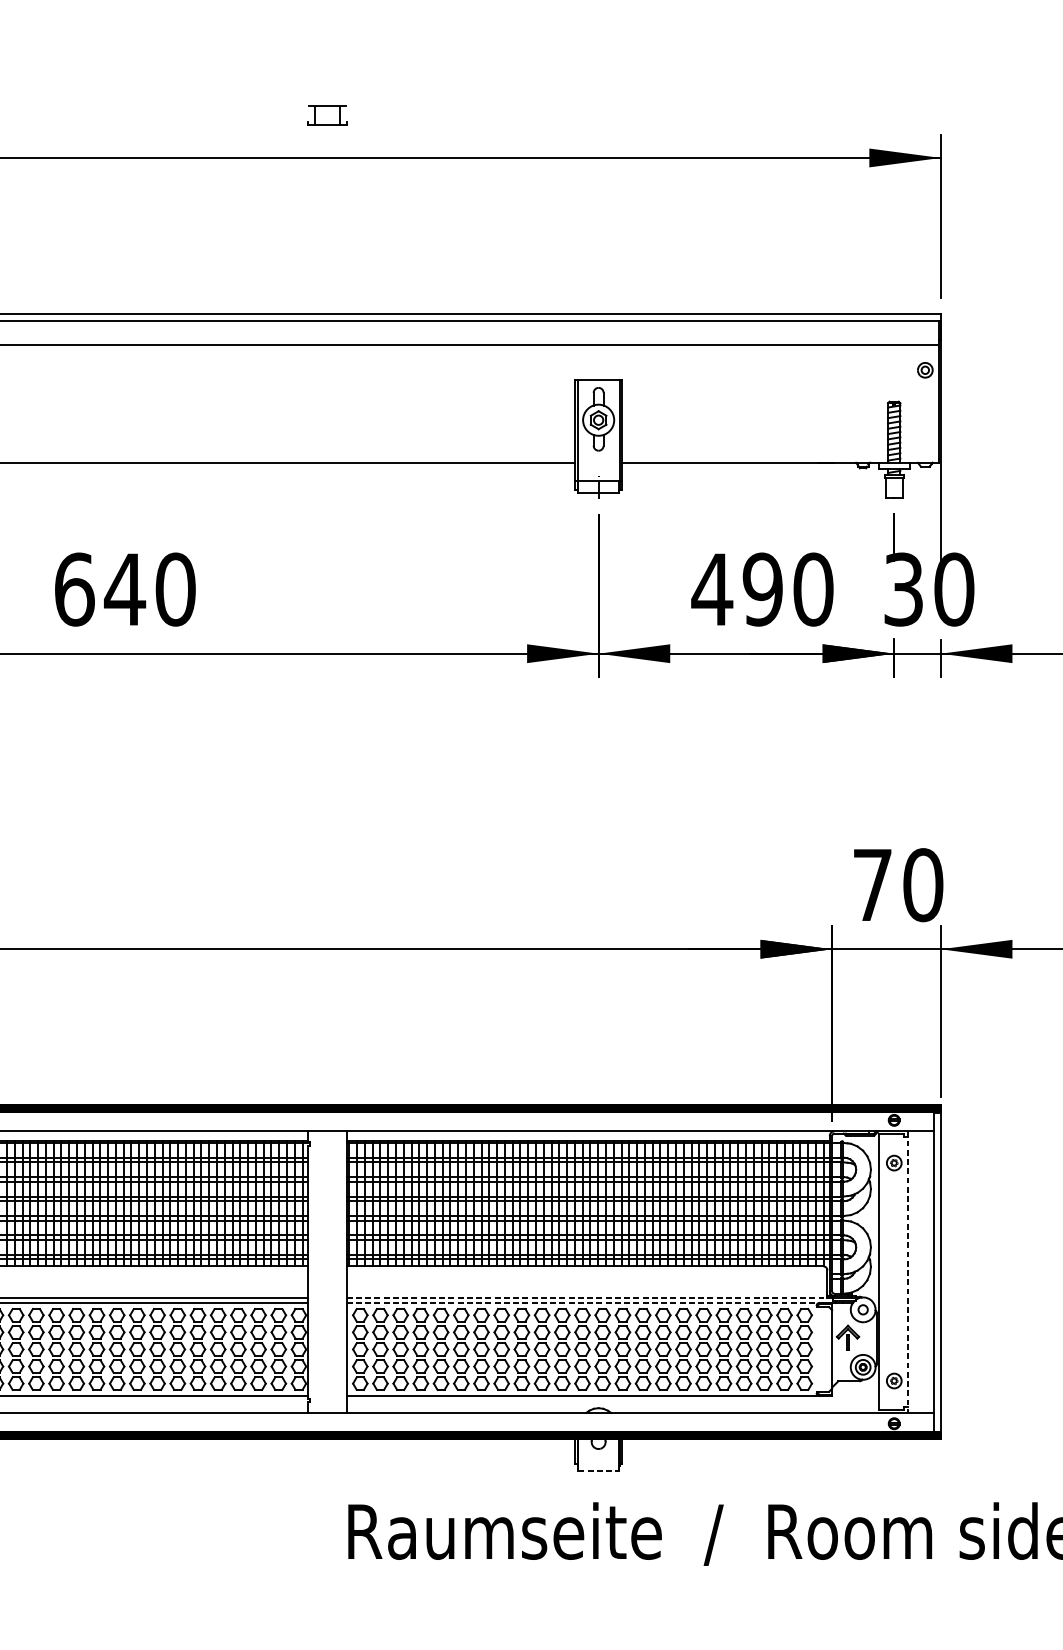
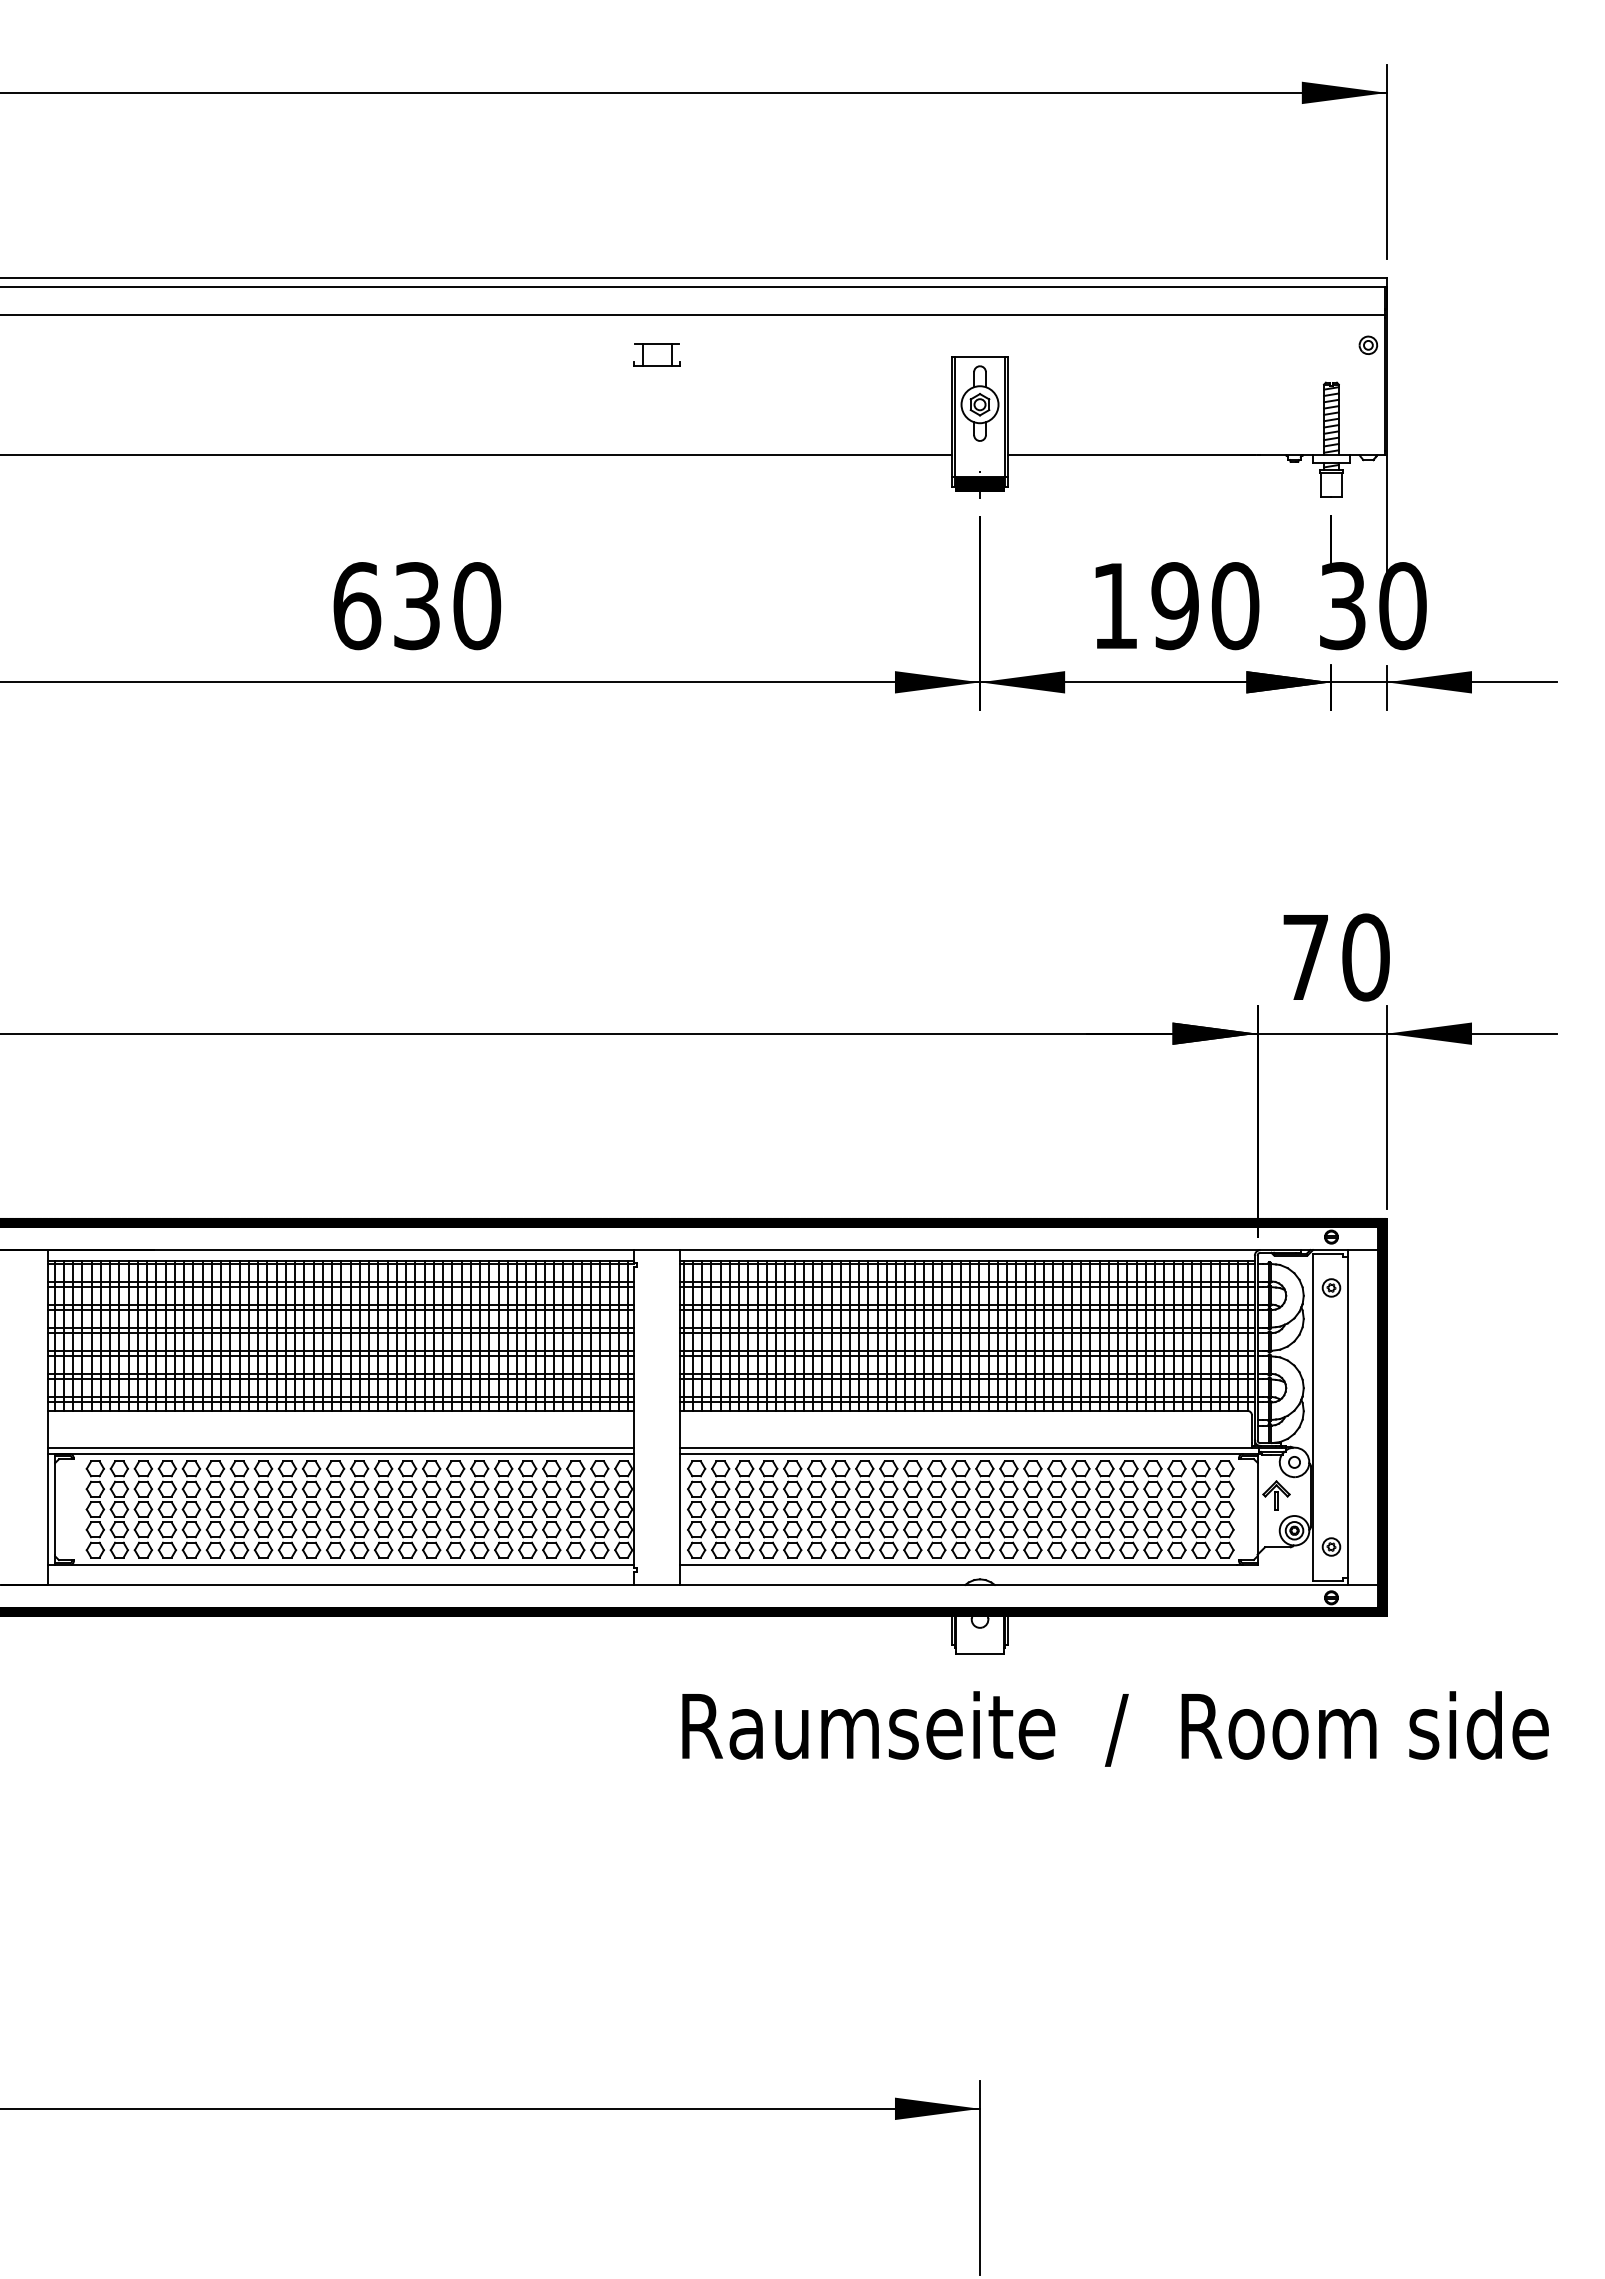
part: (326, 115) -> (656, 354), moved
hatch: (598, 487) -> (979, 484), added
text: (124, 589) -> (416, 606), 640 -> 630
text: (712, 589) -> (1115, 605), 490 -> 190
line: (908, 1272) -> (1348, 1417), dashed -> solid
hatch: (937, 1272) -> (1382, 1417), added
line: (587, 1297) -> (966, 1447), dashed -> solid
line: (583, 1303) -> (962, 1454), dashed -> solid
line: (599, 1470) -> (980, 1653), dashed -> solid

